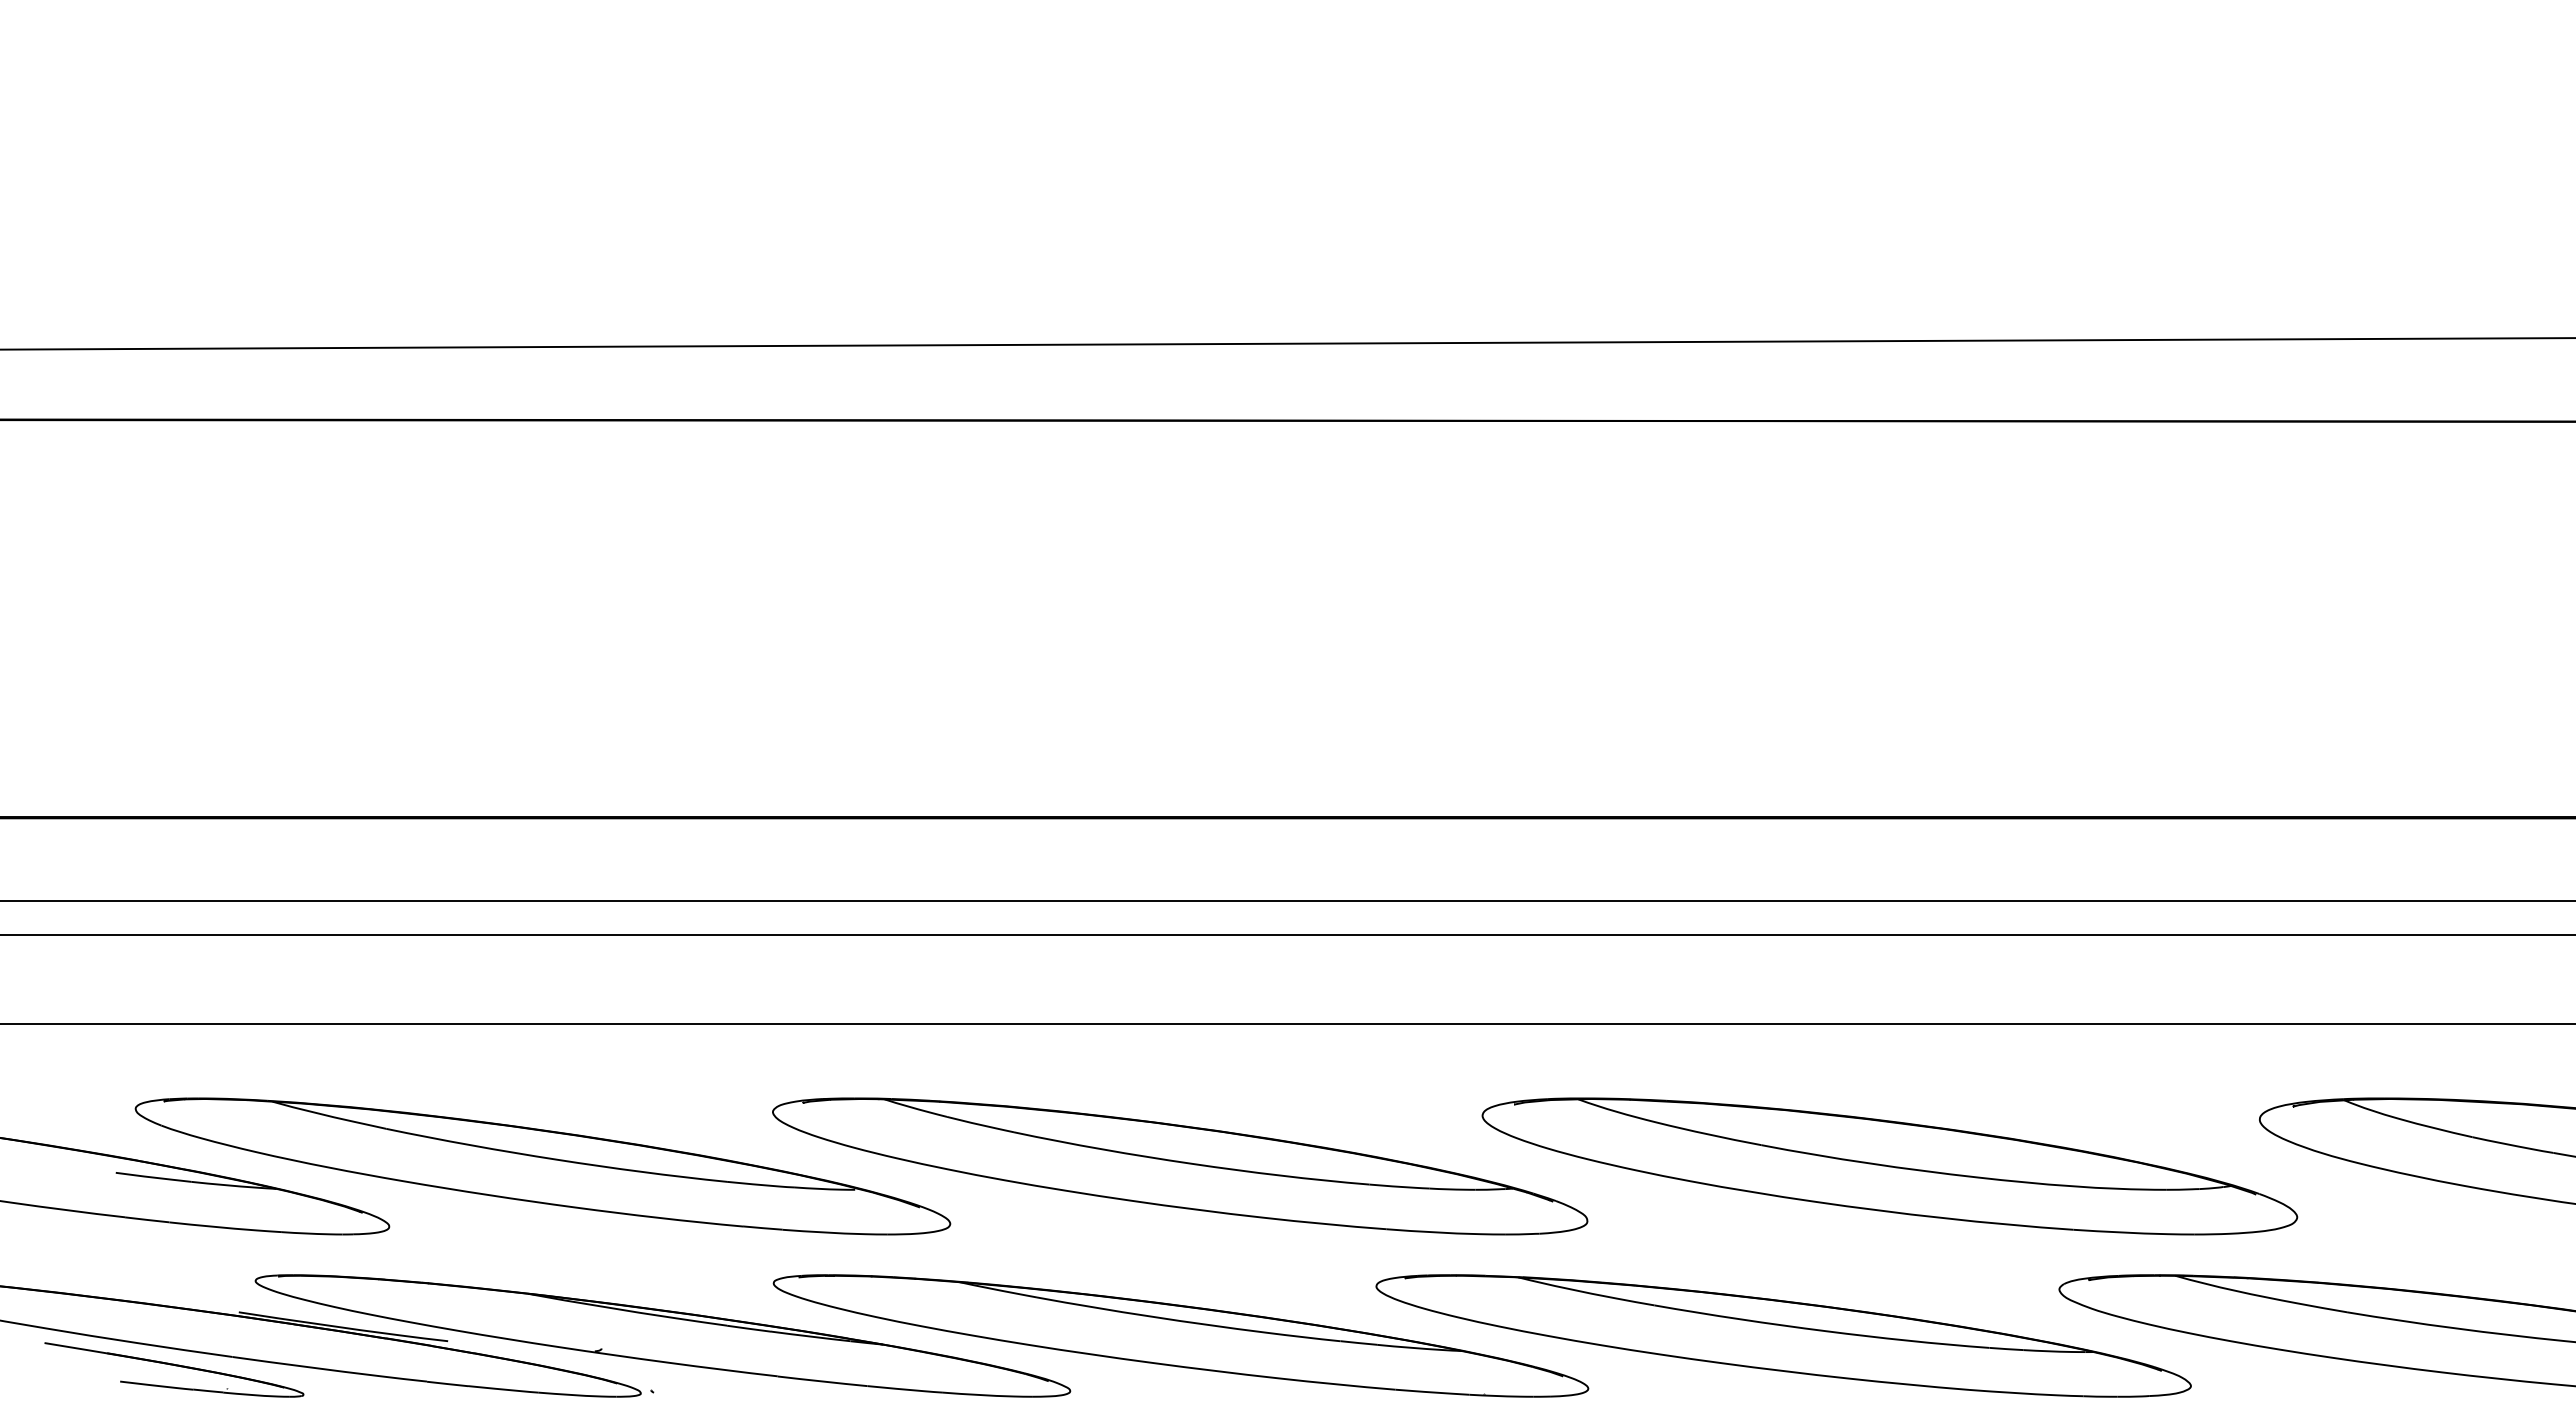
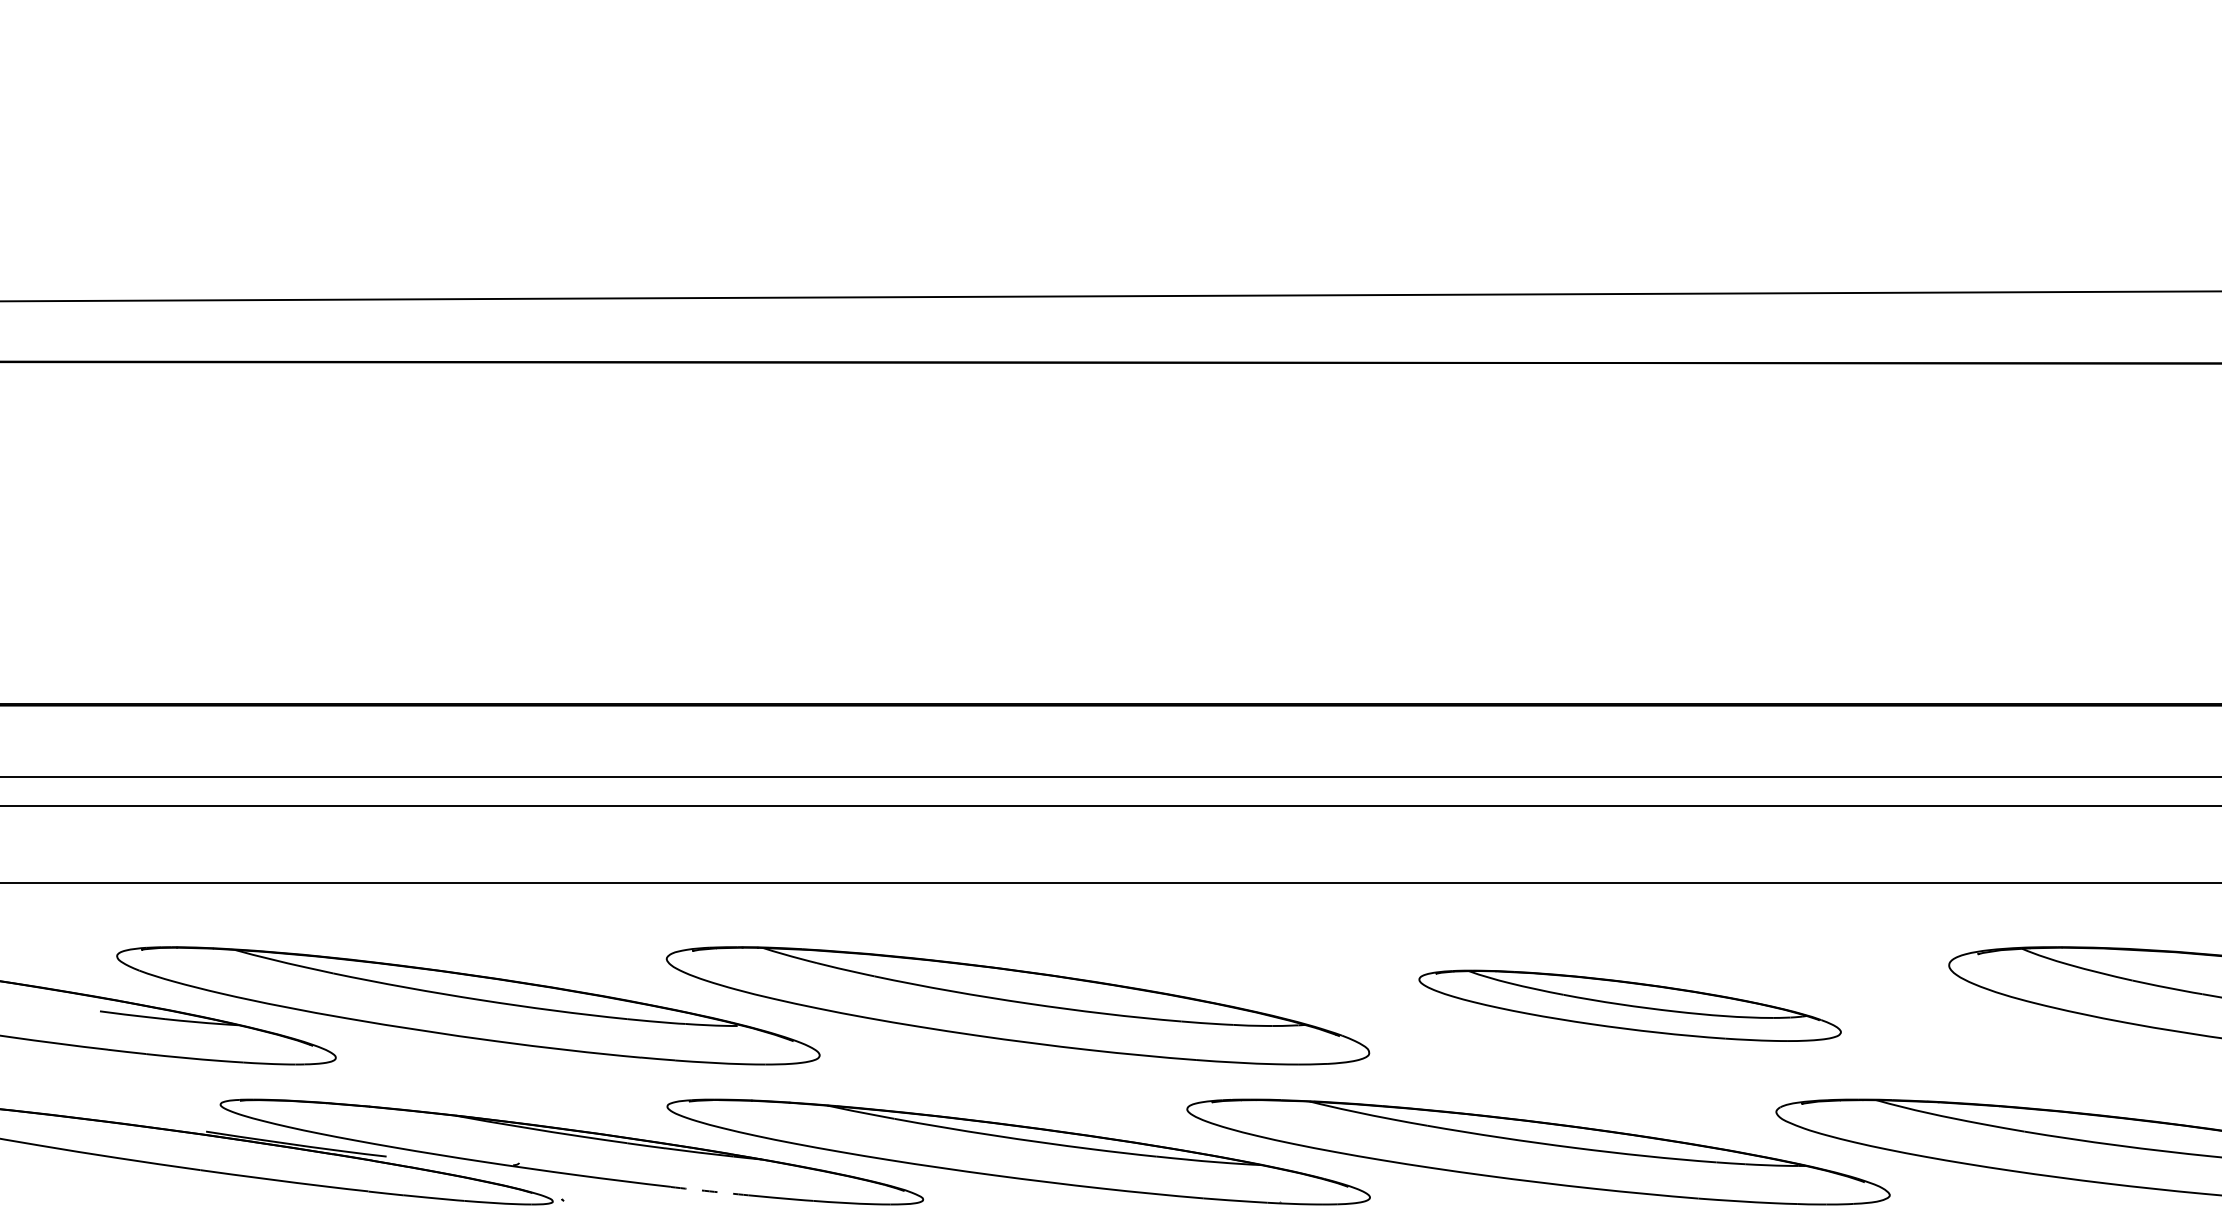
part: (1889, 1166) -> (1629, 1005), size x0.6
part: (174, 1369) -> (150, 1180), removed
arc: (822, 1381) -> (709, 1191), solid -> dashed

